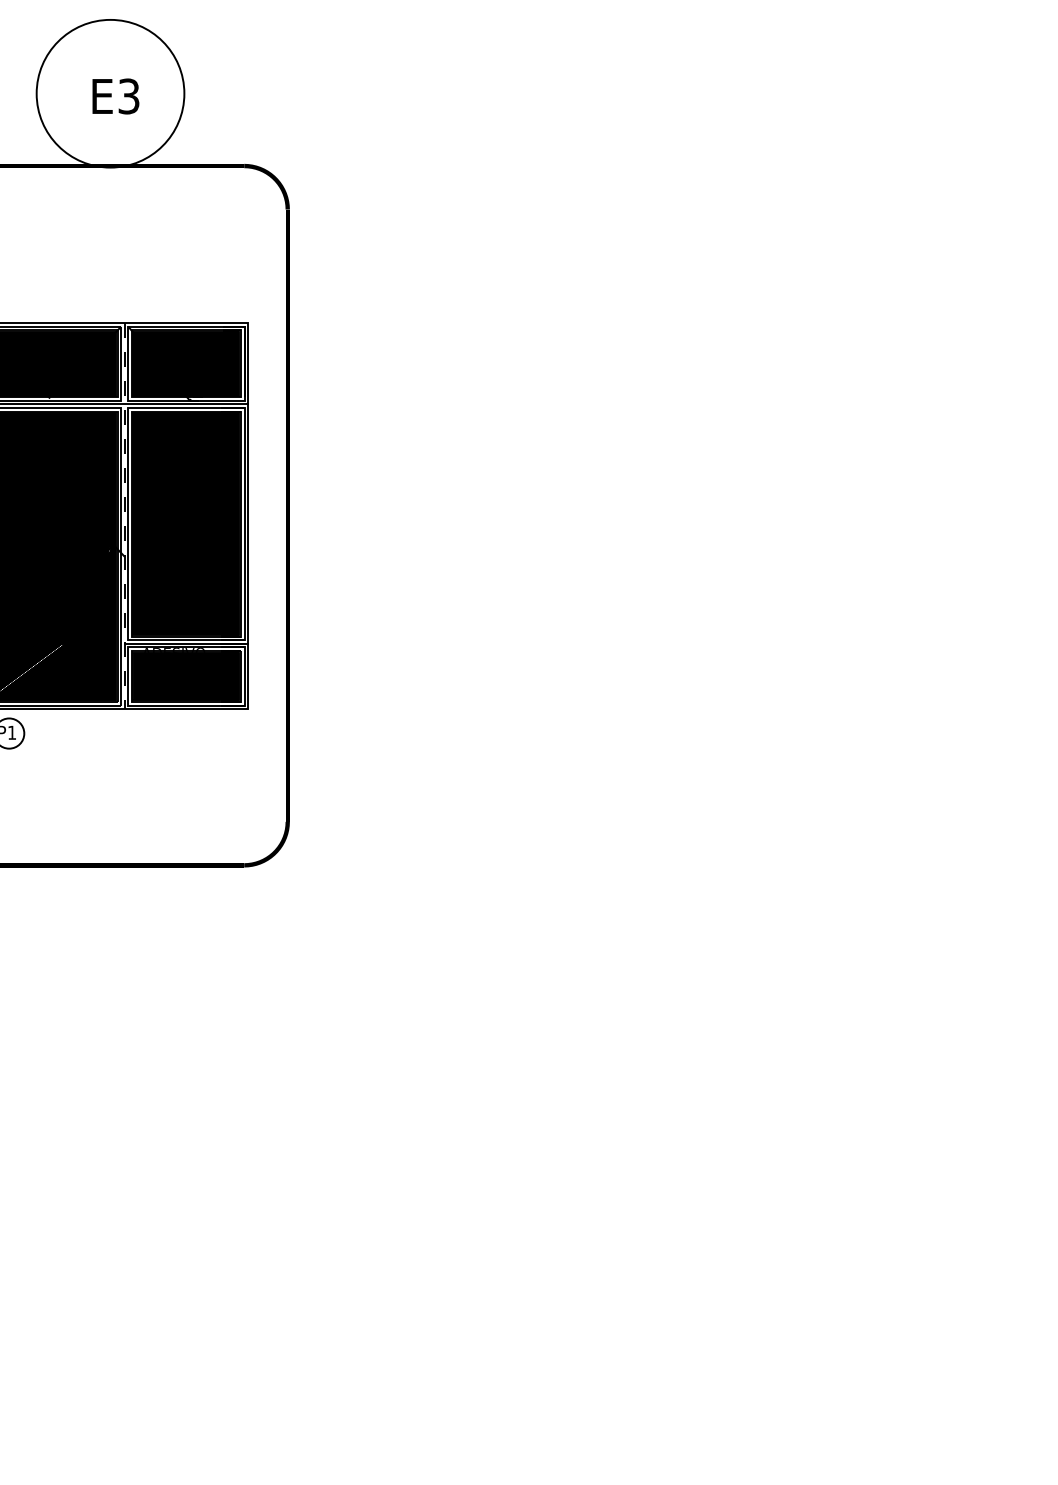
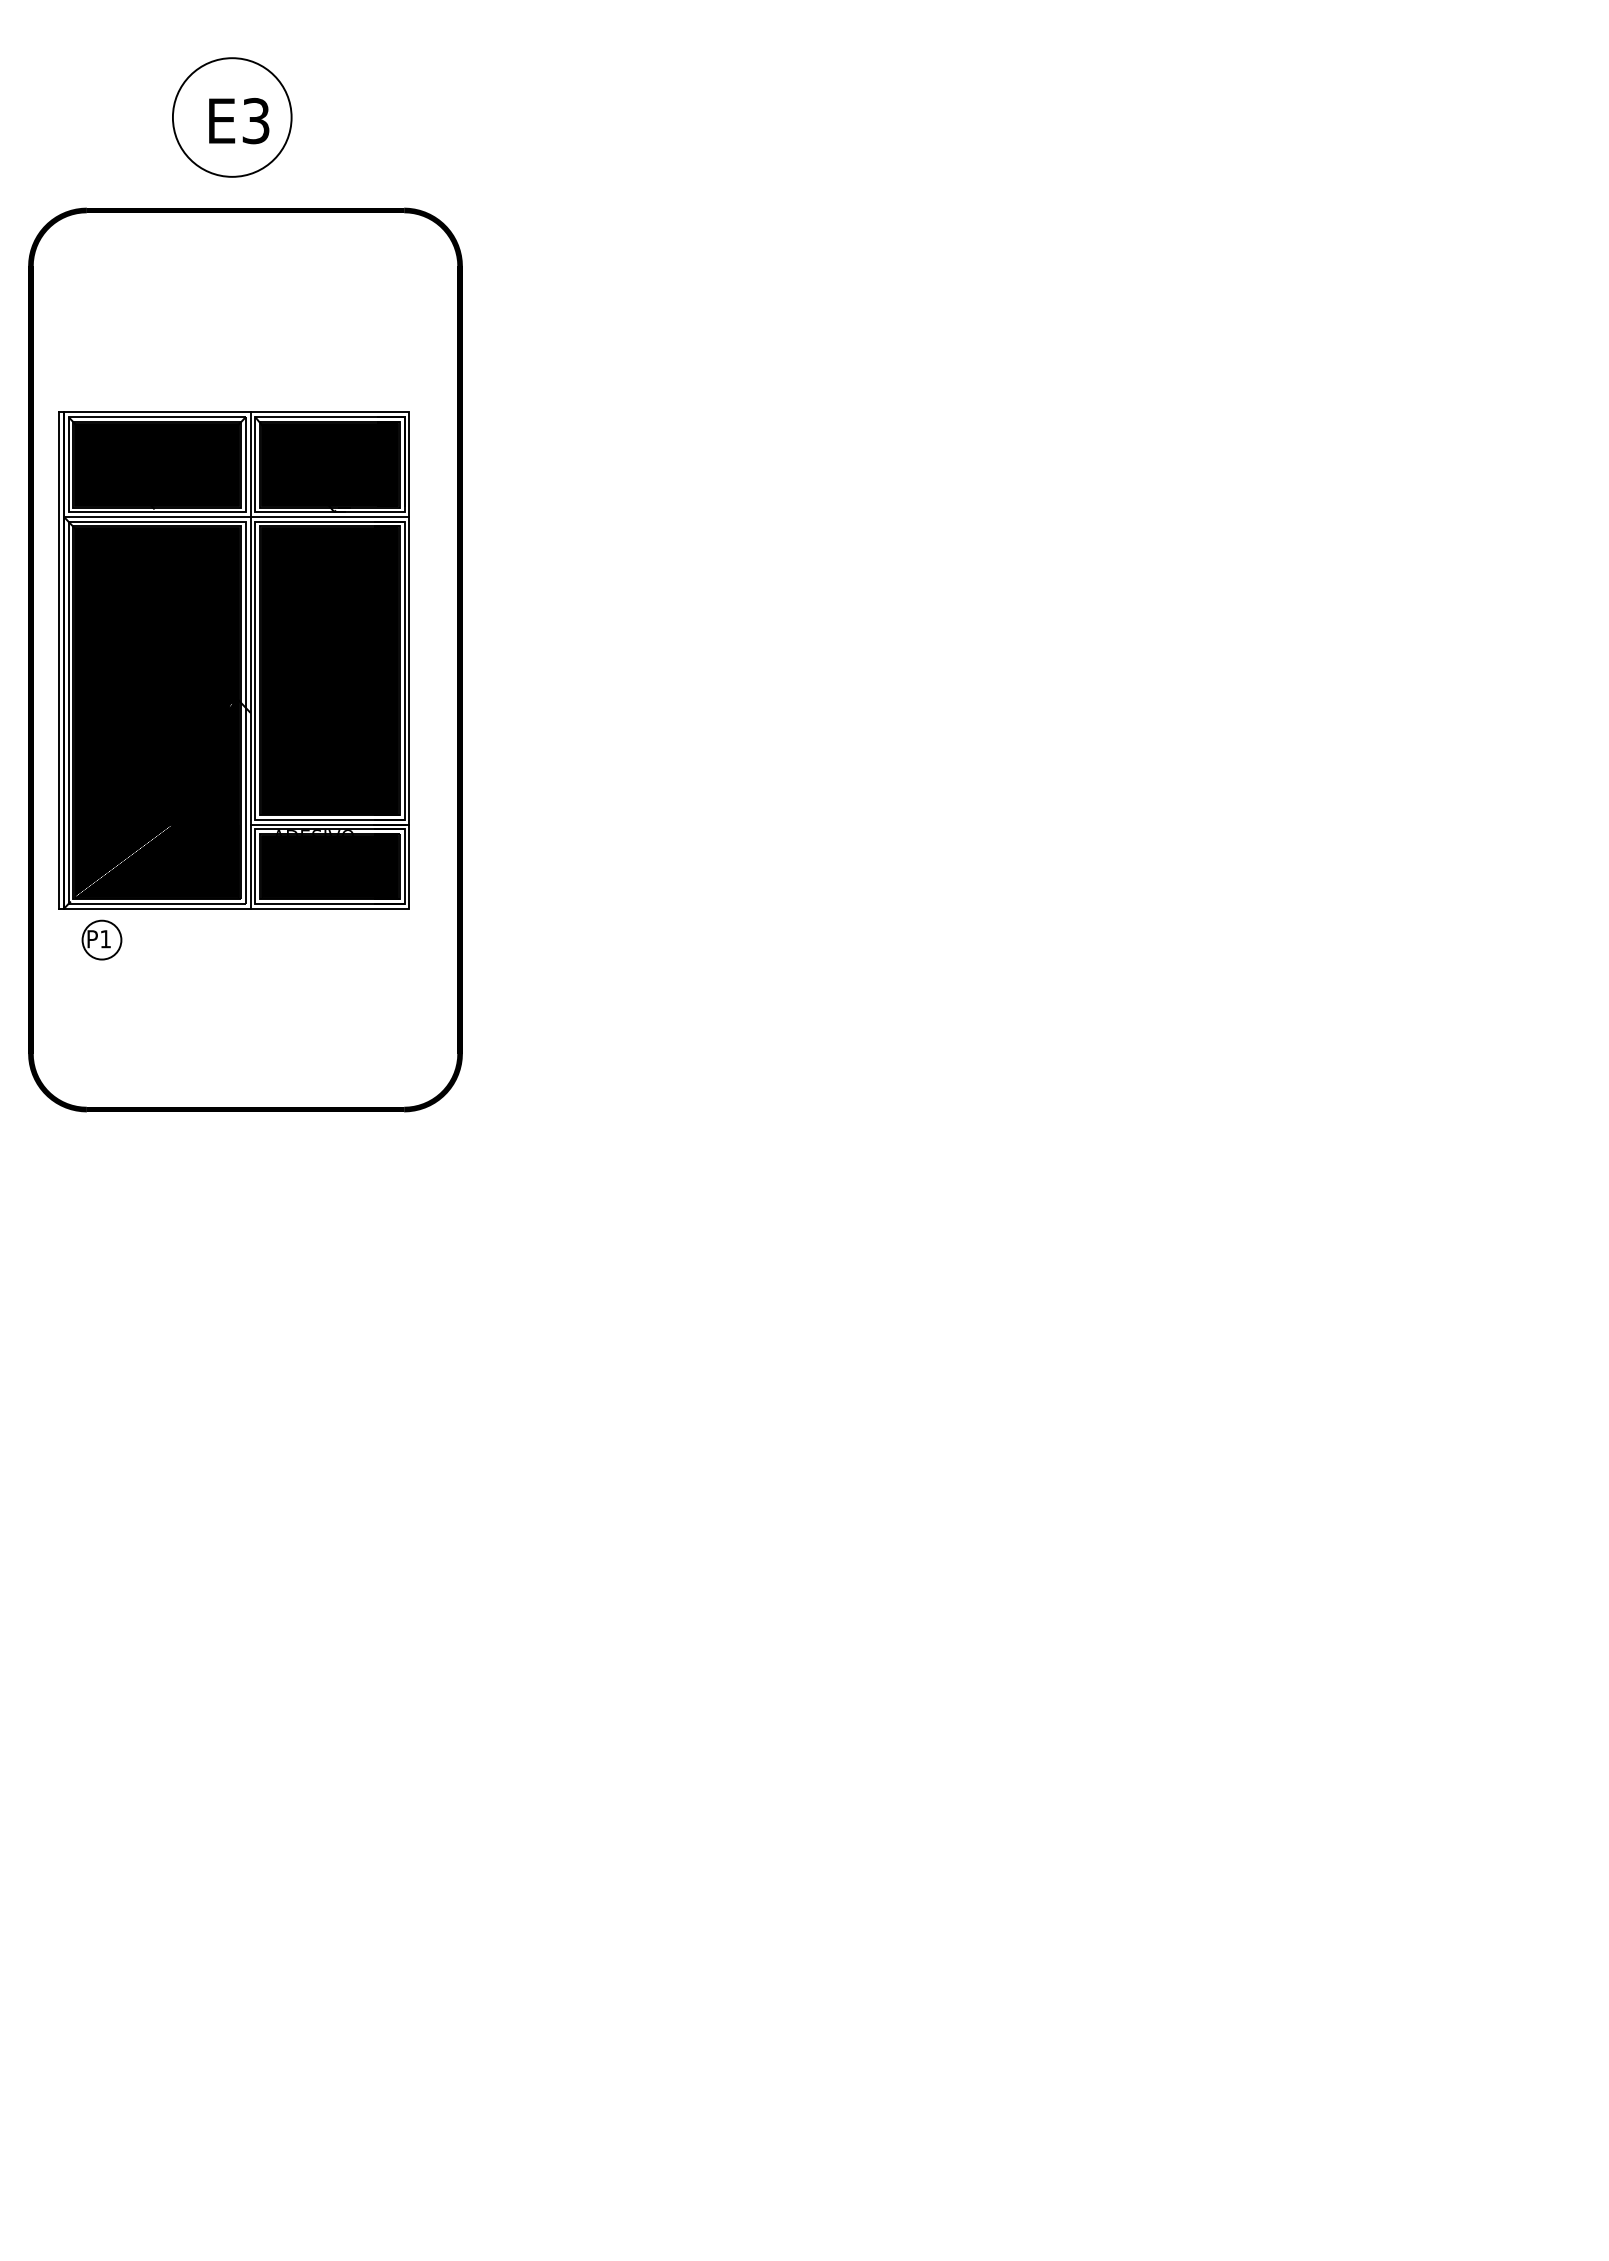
circle: (109, 93) -> (231, 117), size x0.62
line: (124, 516) -> (250, 661), dashed -> solid

